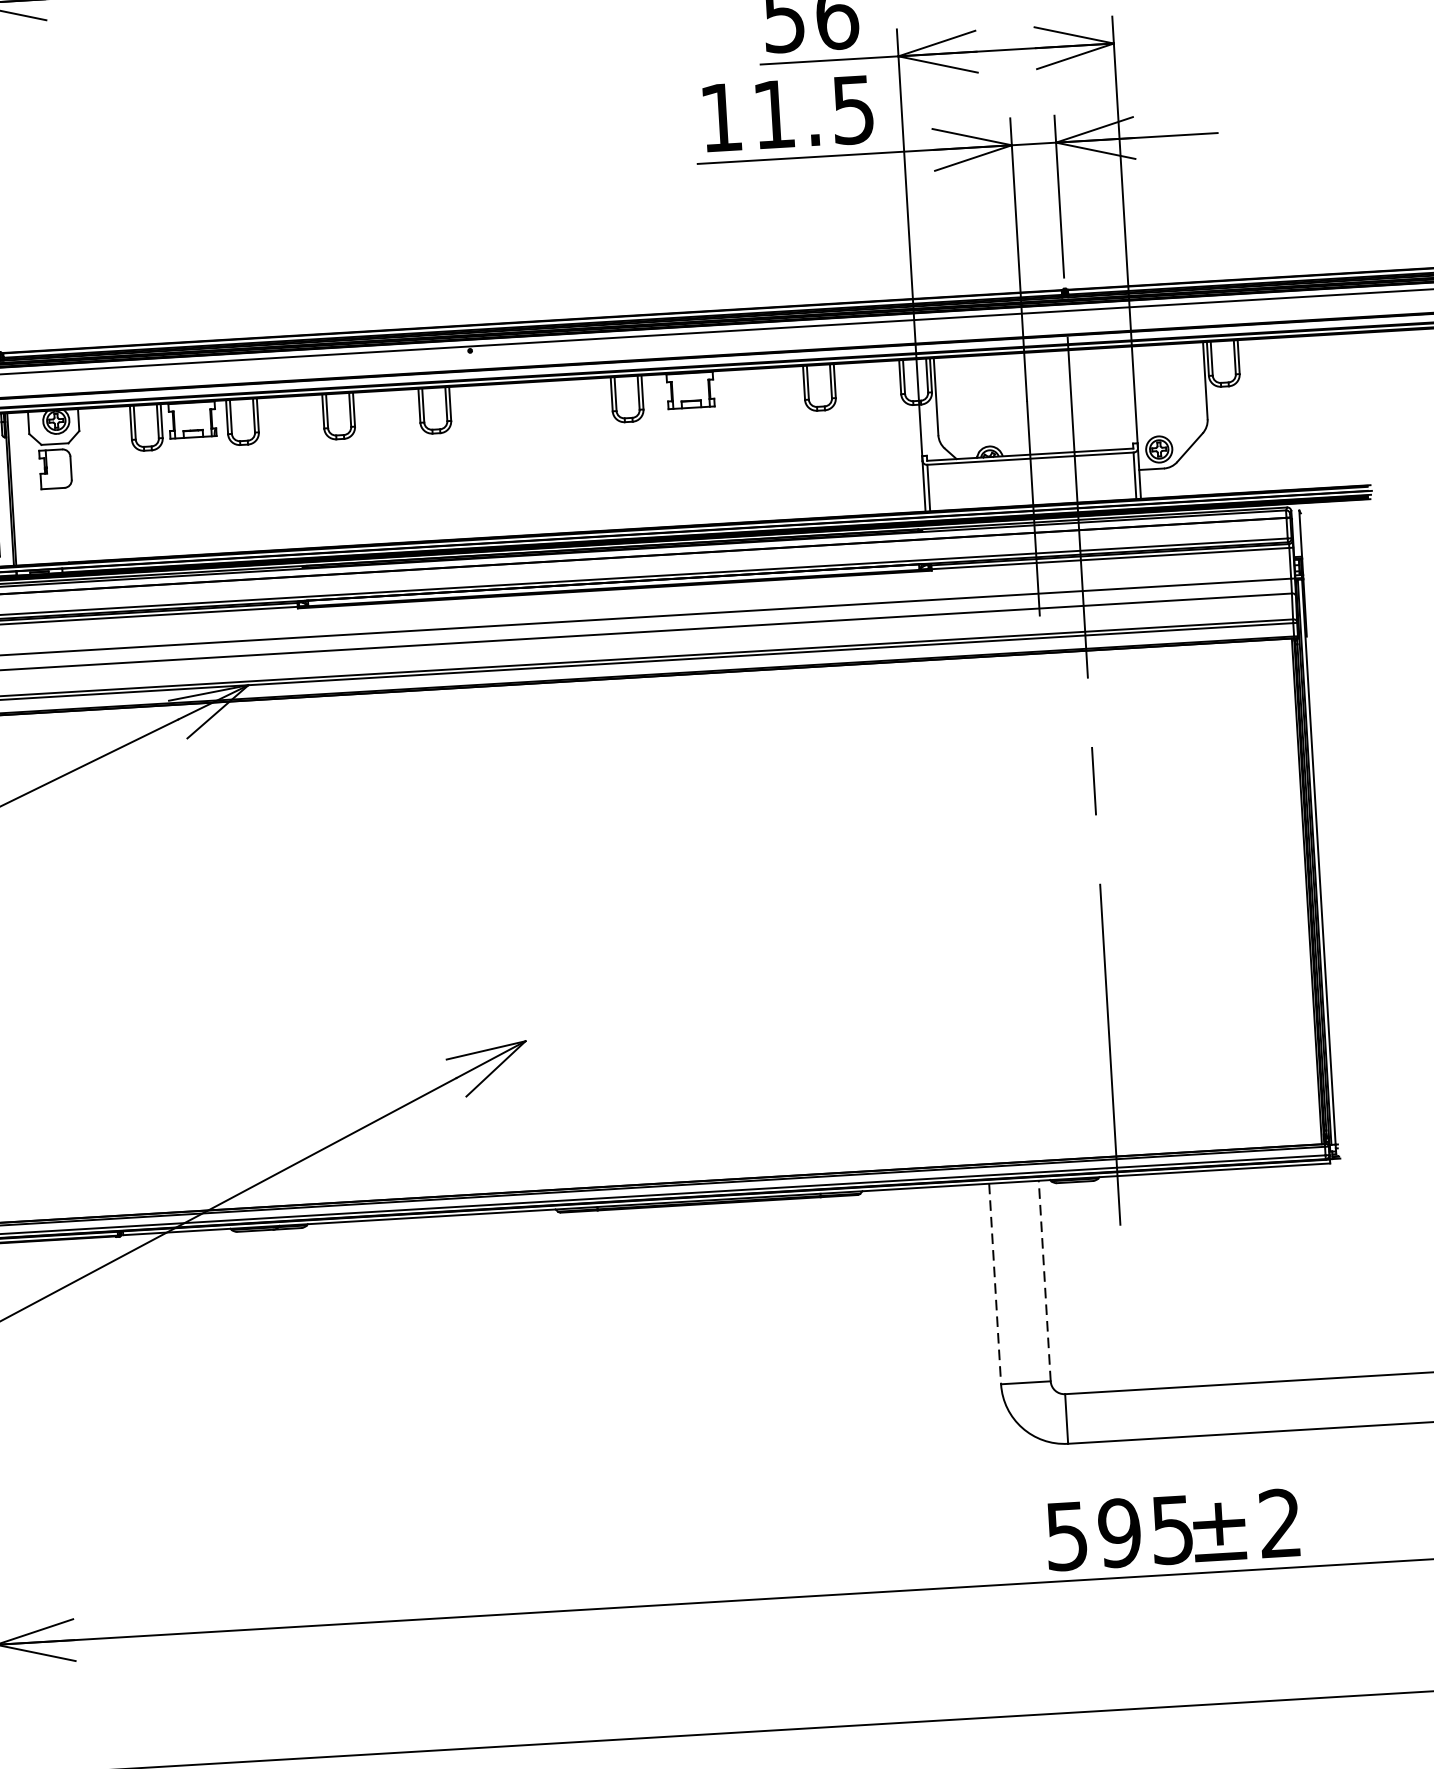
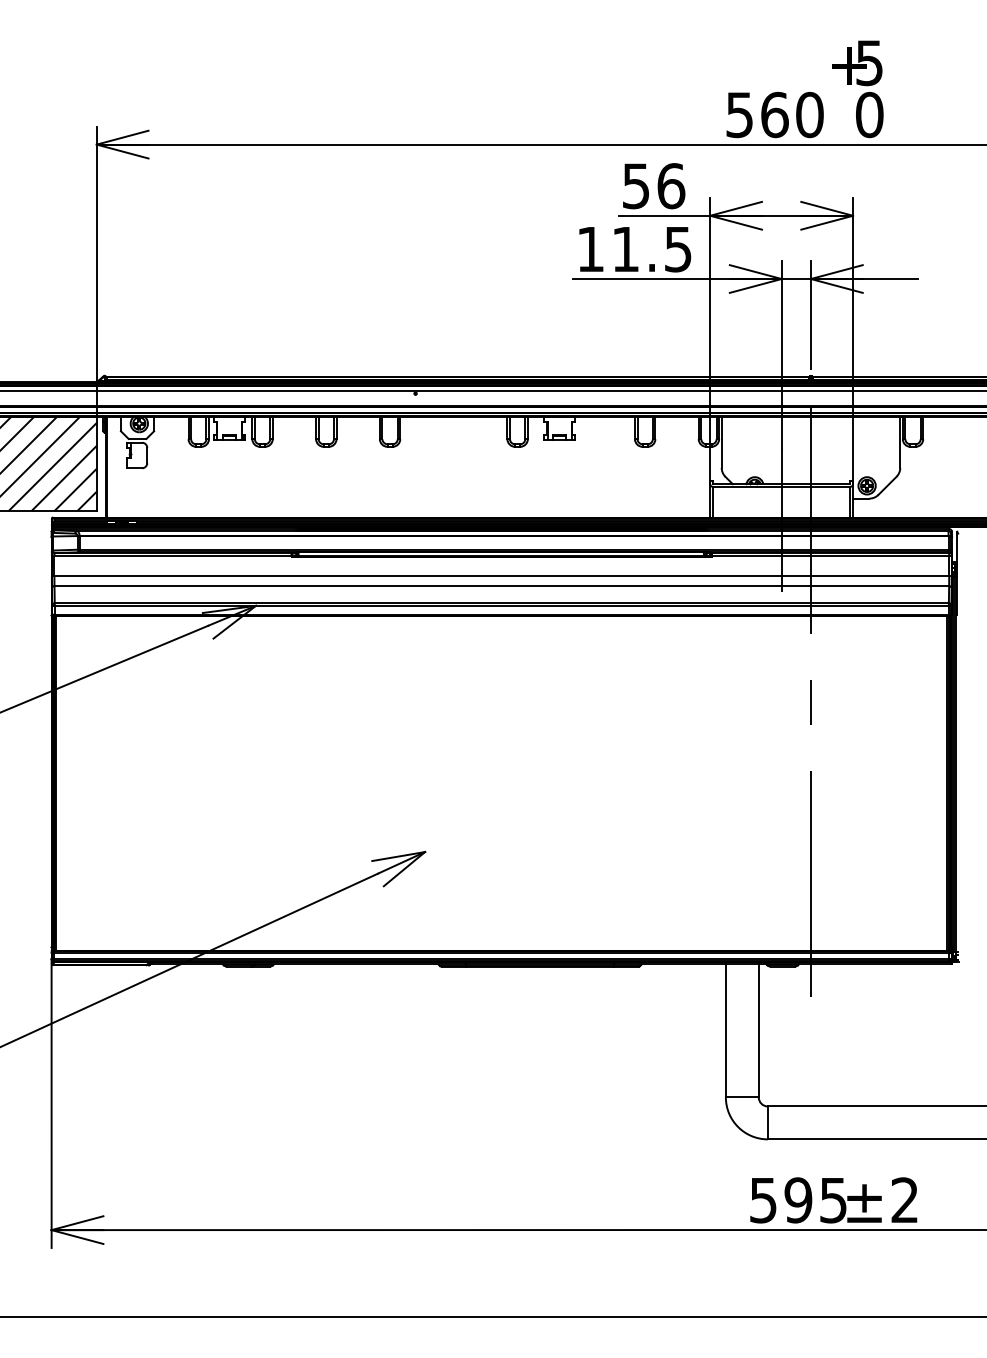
line: (1044, 1280) -> (758, 1030), dashed -> solid
line: (994, 1283) -> (725, 1030), dashed -> solid

